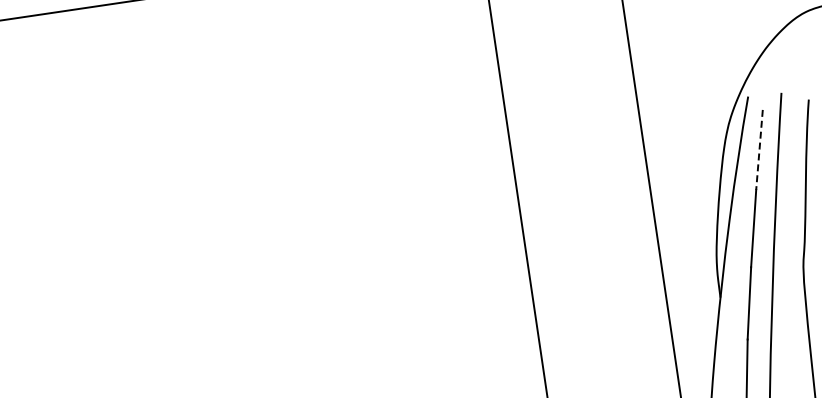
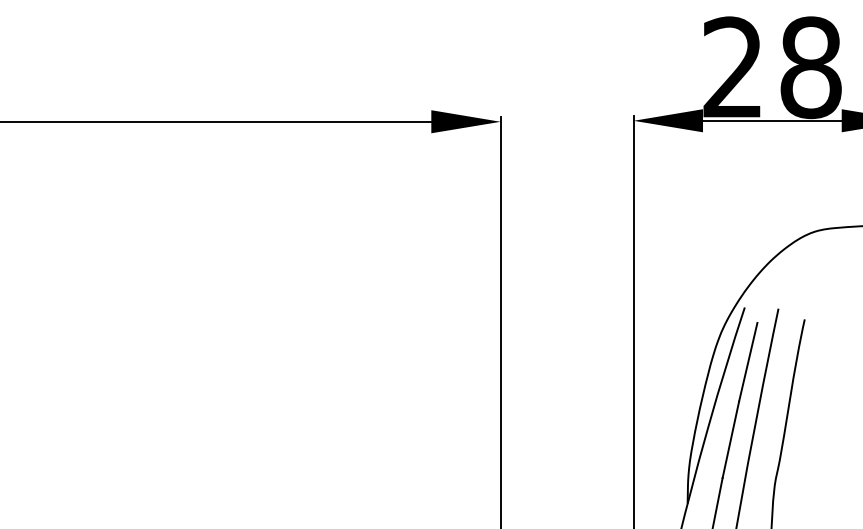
line: (759, 150) -> (748, 362), dashed -> solid

